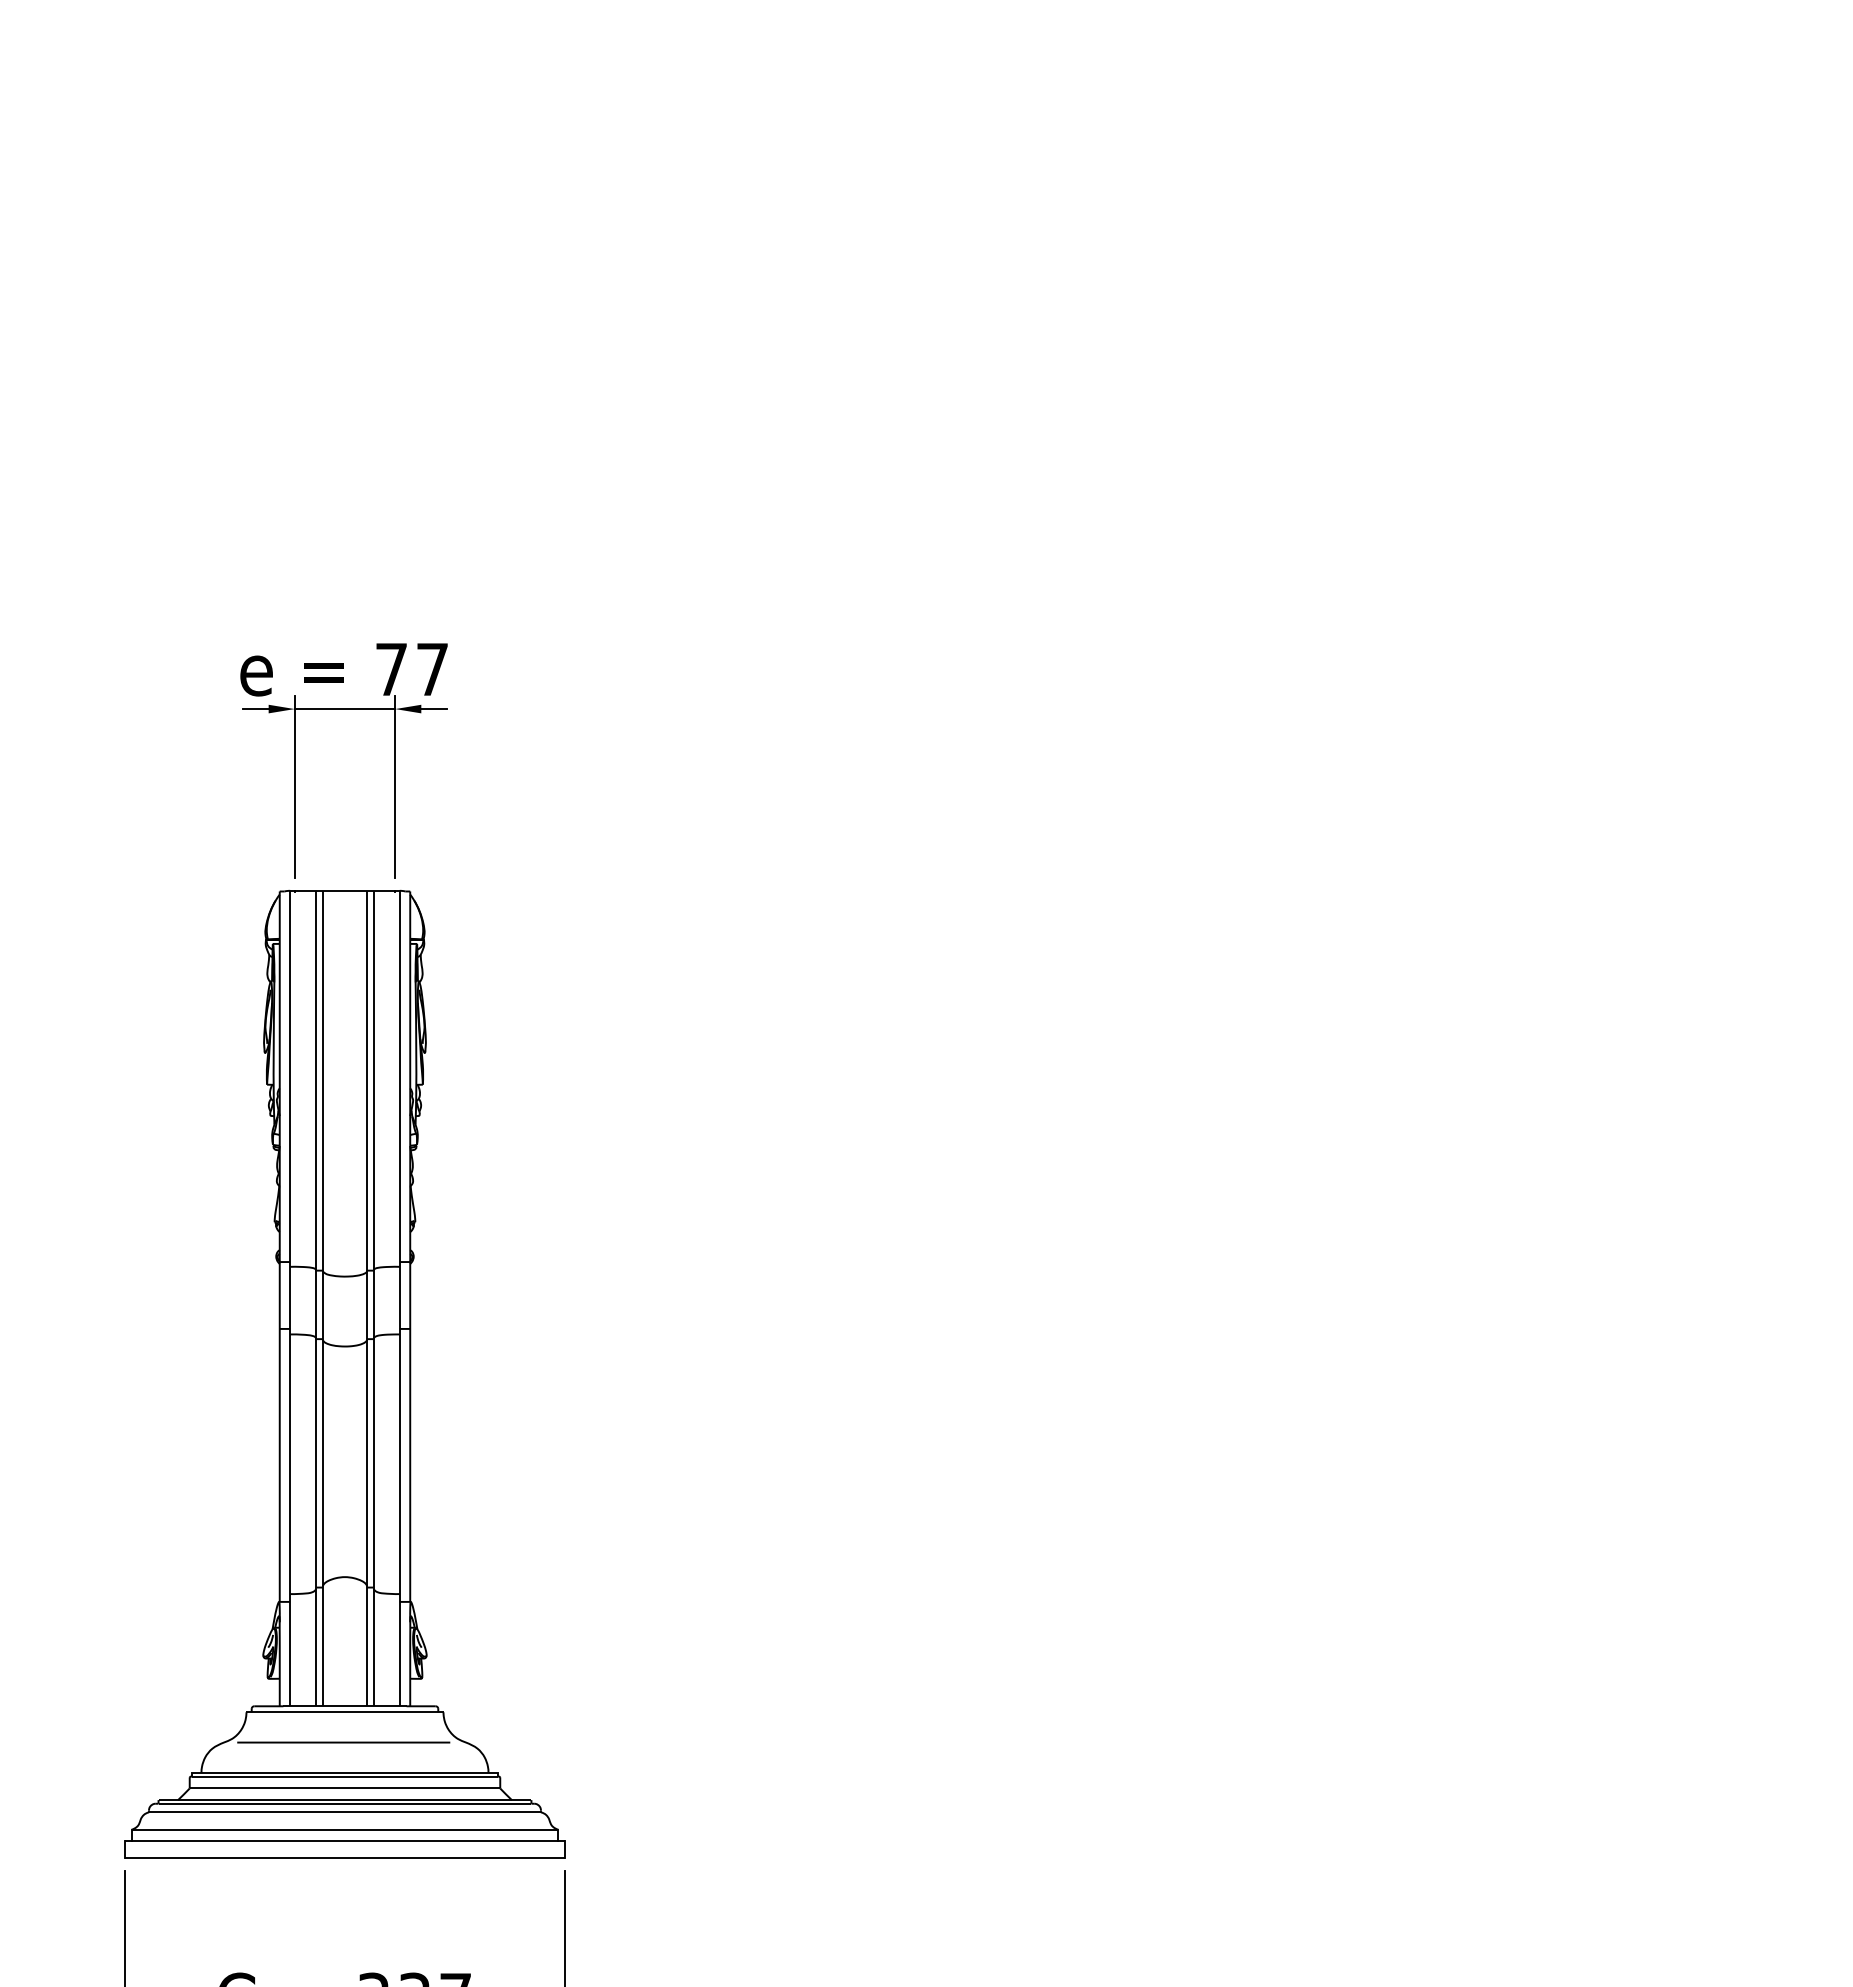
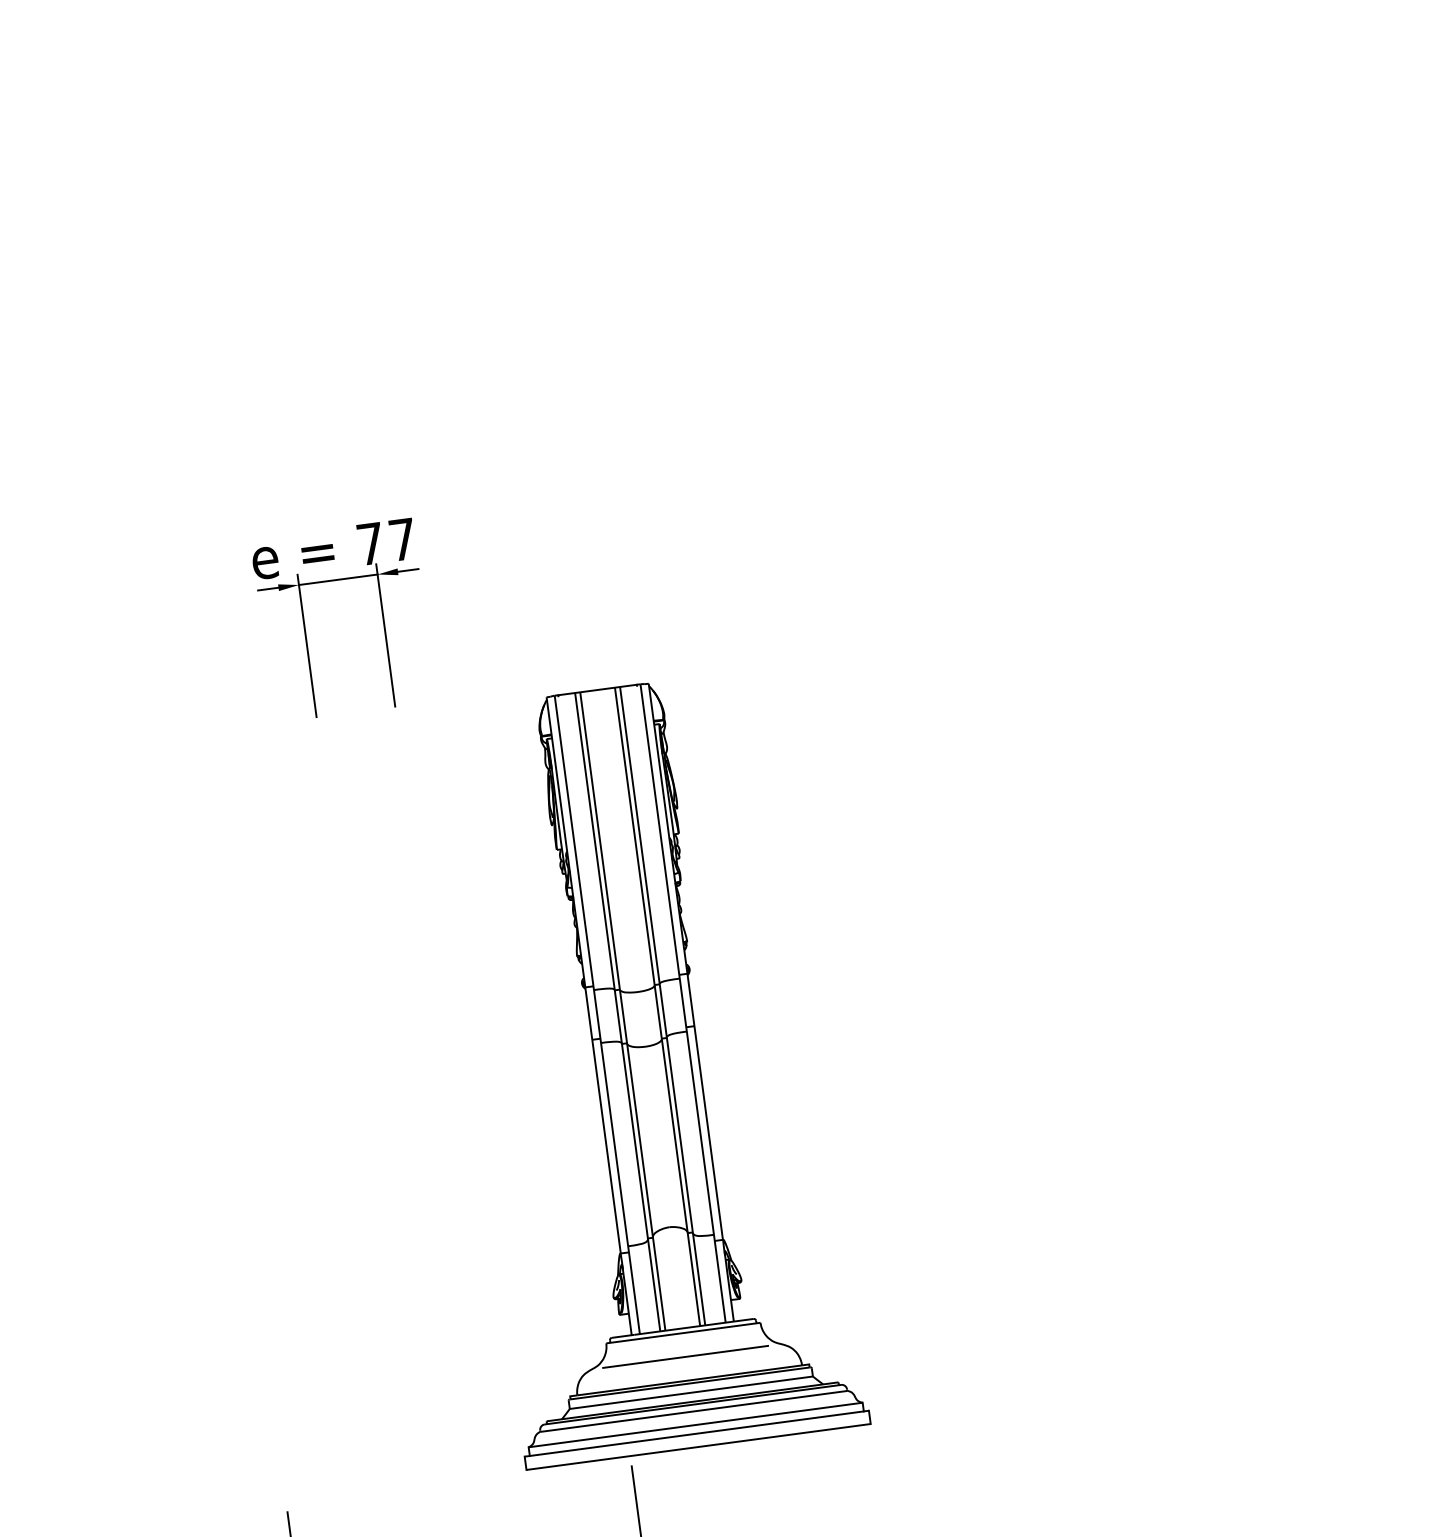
part: (344, 1374) -> (647, 1068), moved

